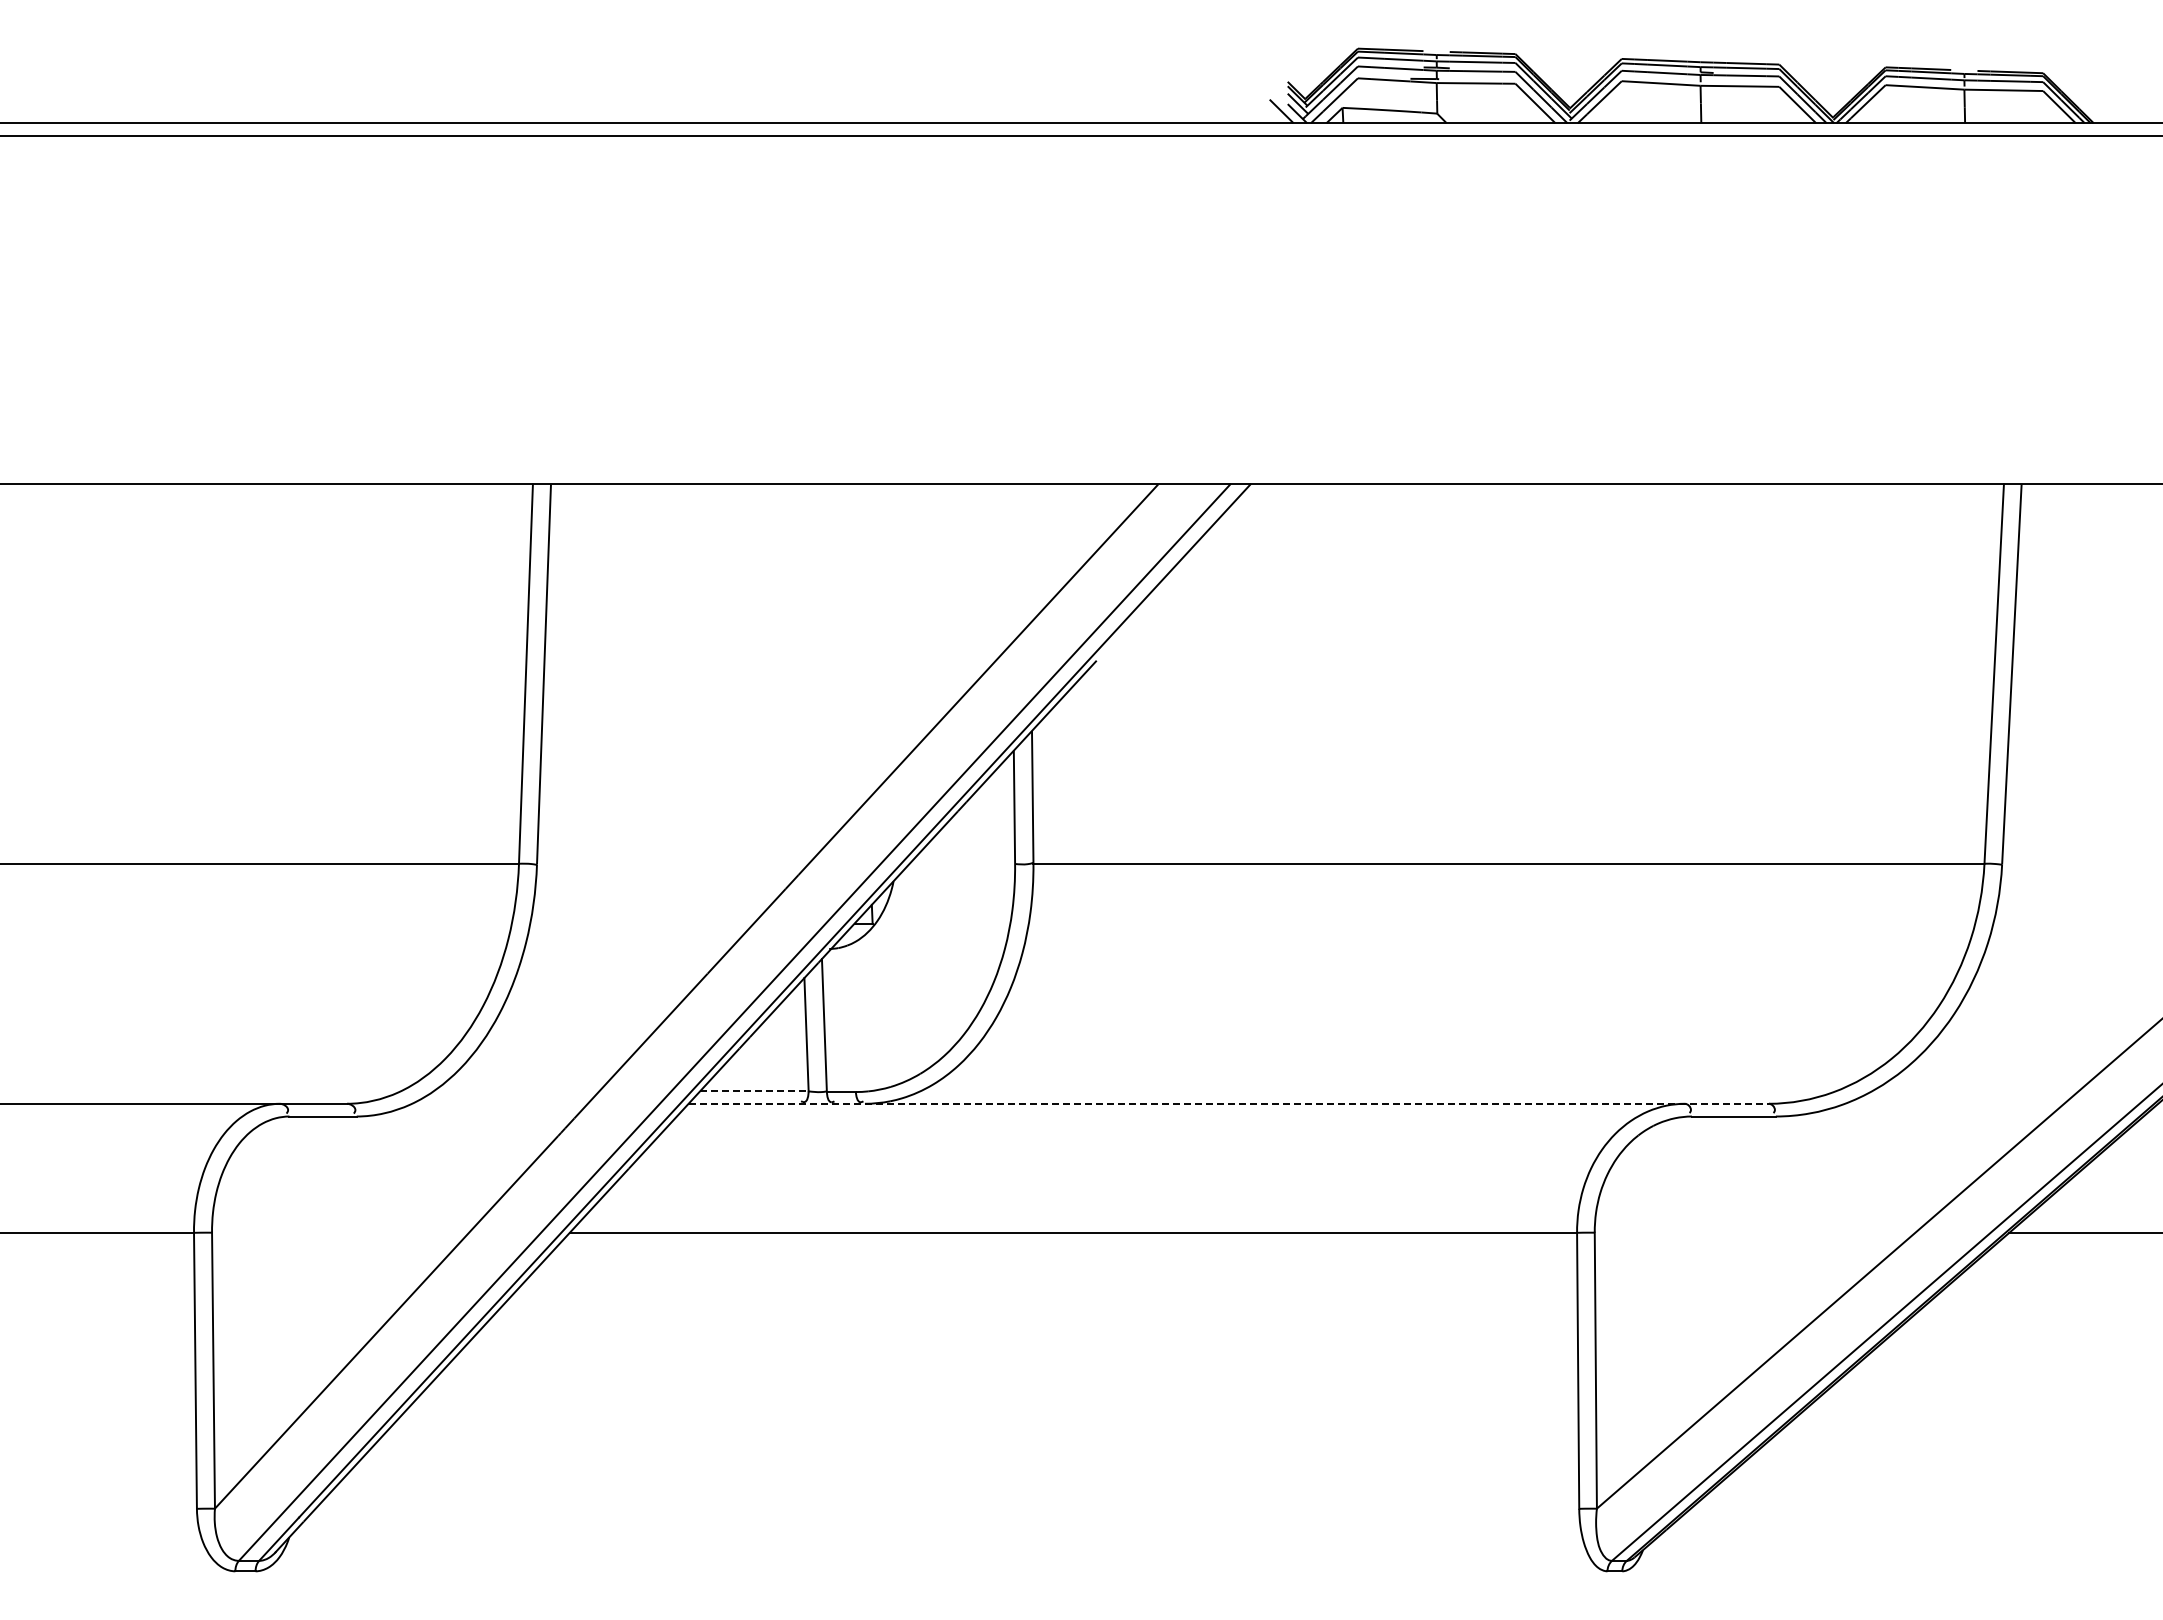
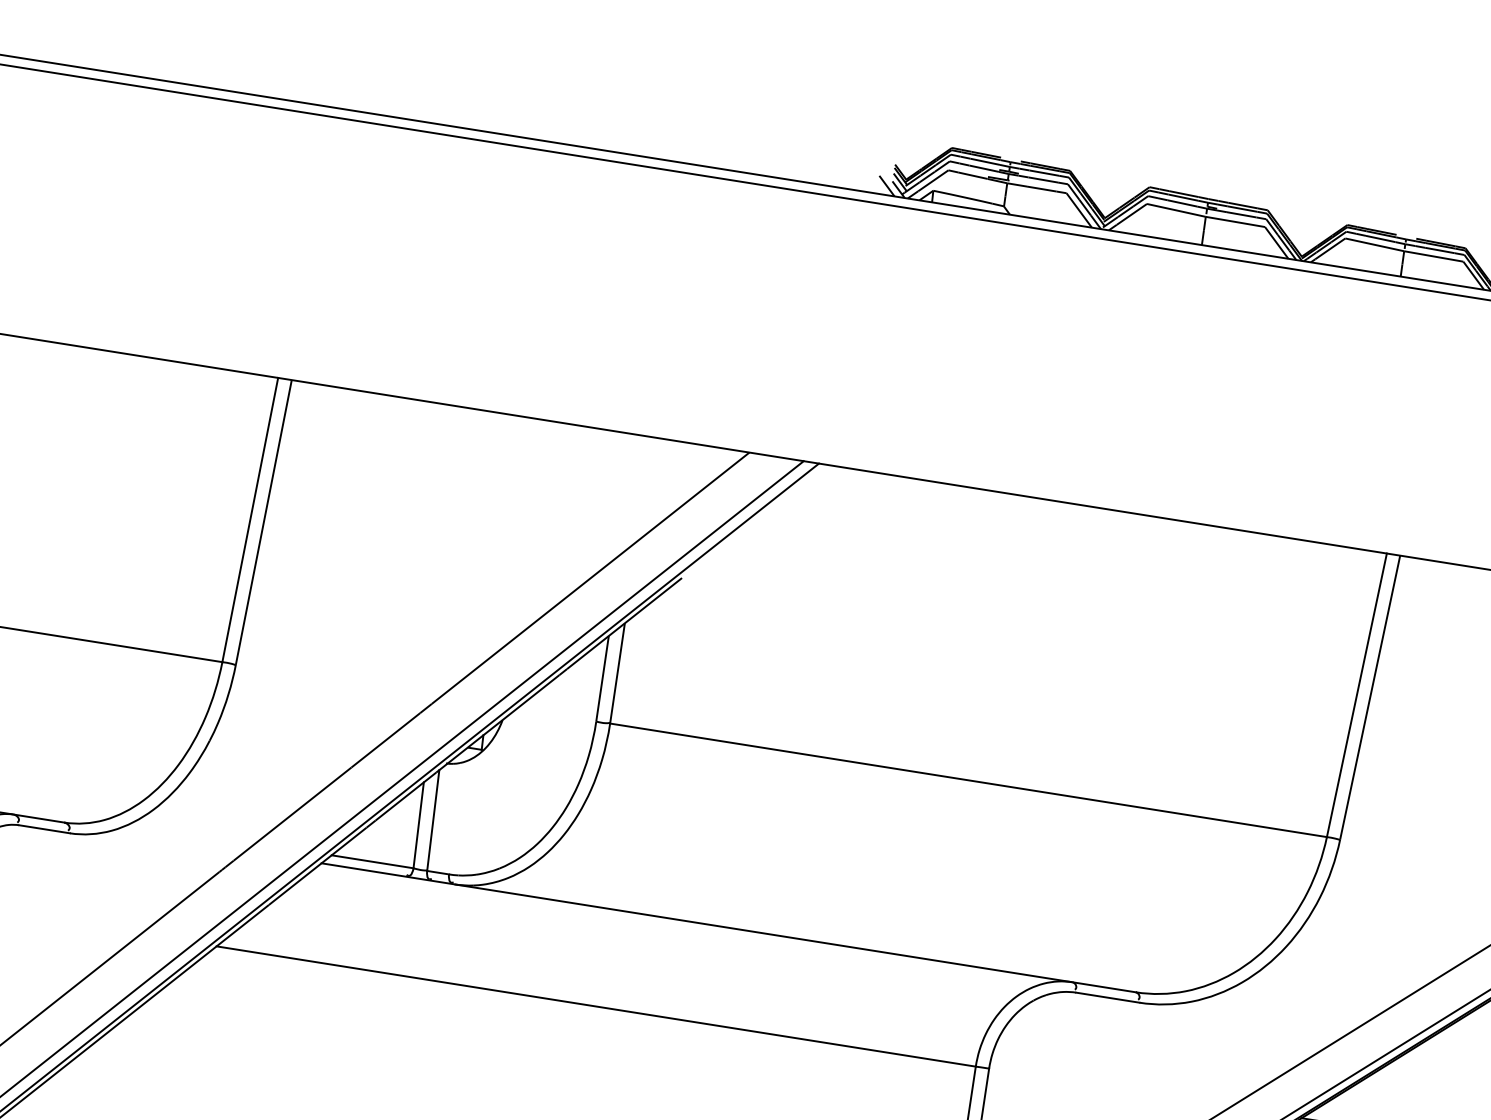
line: (754, 1091) -> (372, 861), dashed -> solid
line: (1229, 1103) -> (729, 927), dashed -> solid

